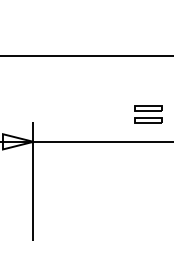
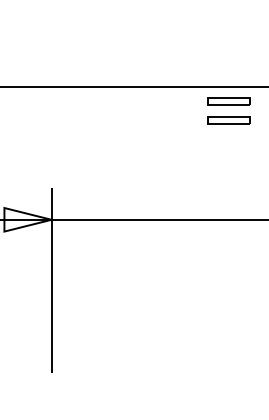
part: (148, 114) -> (229, 110), moved

